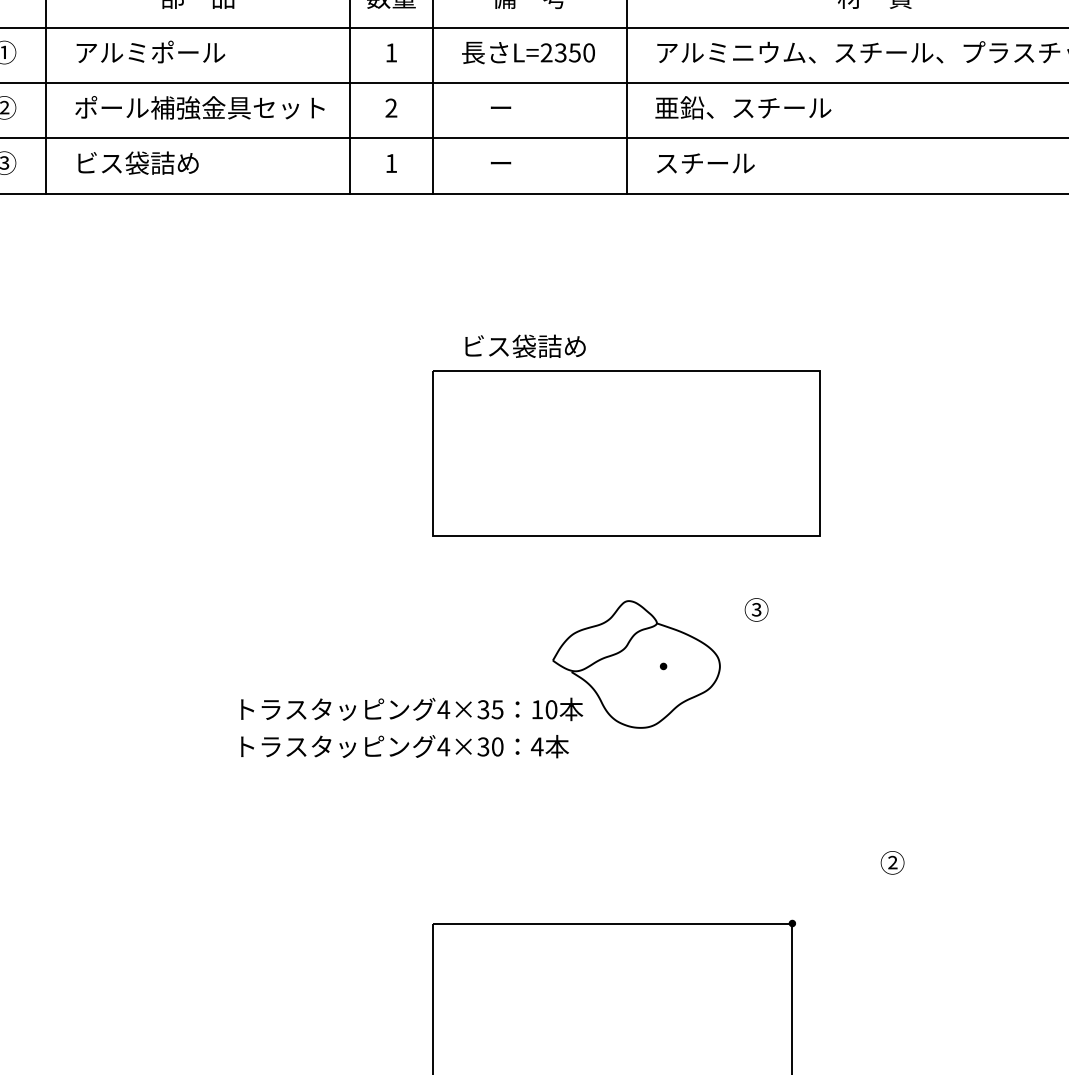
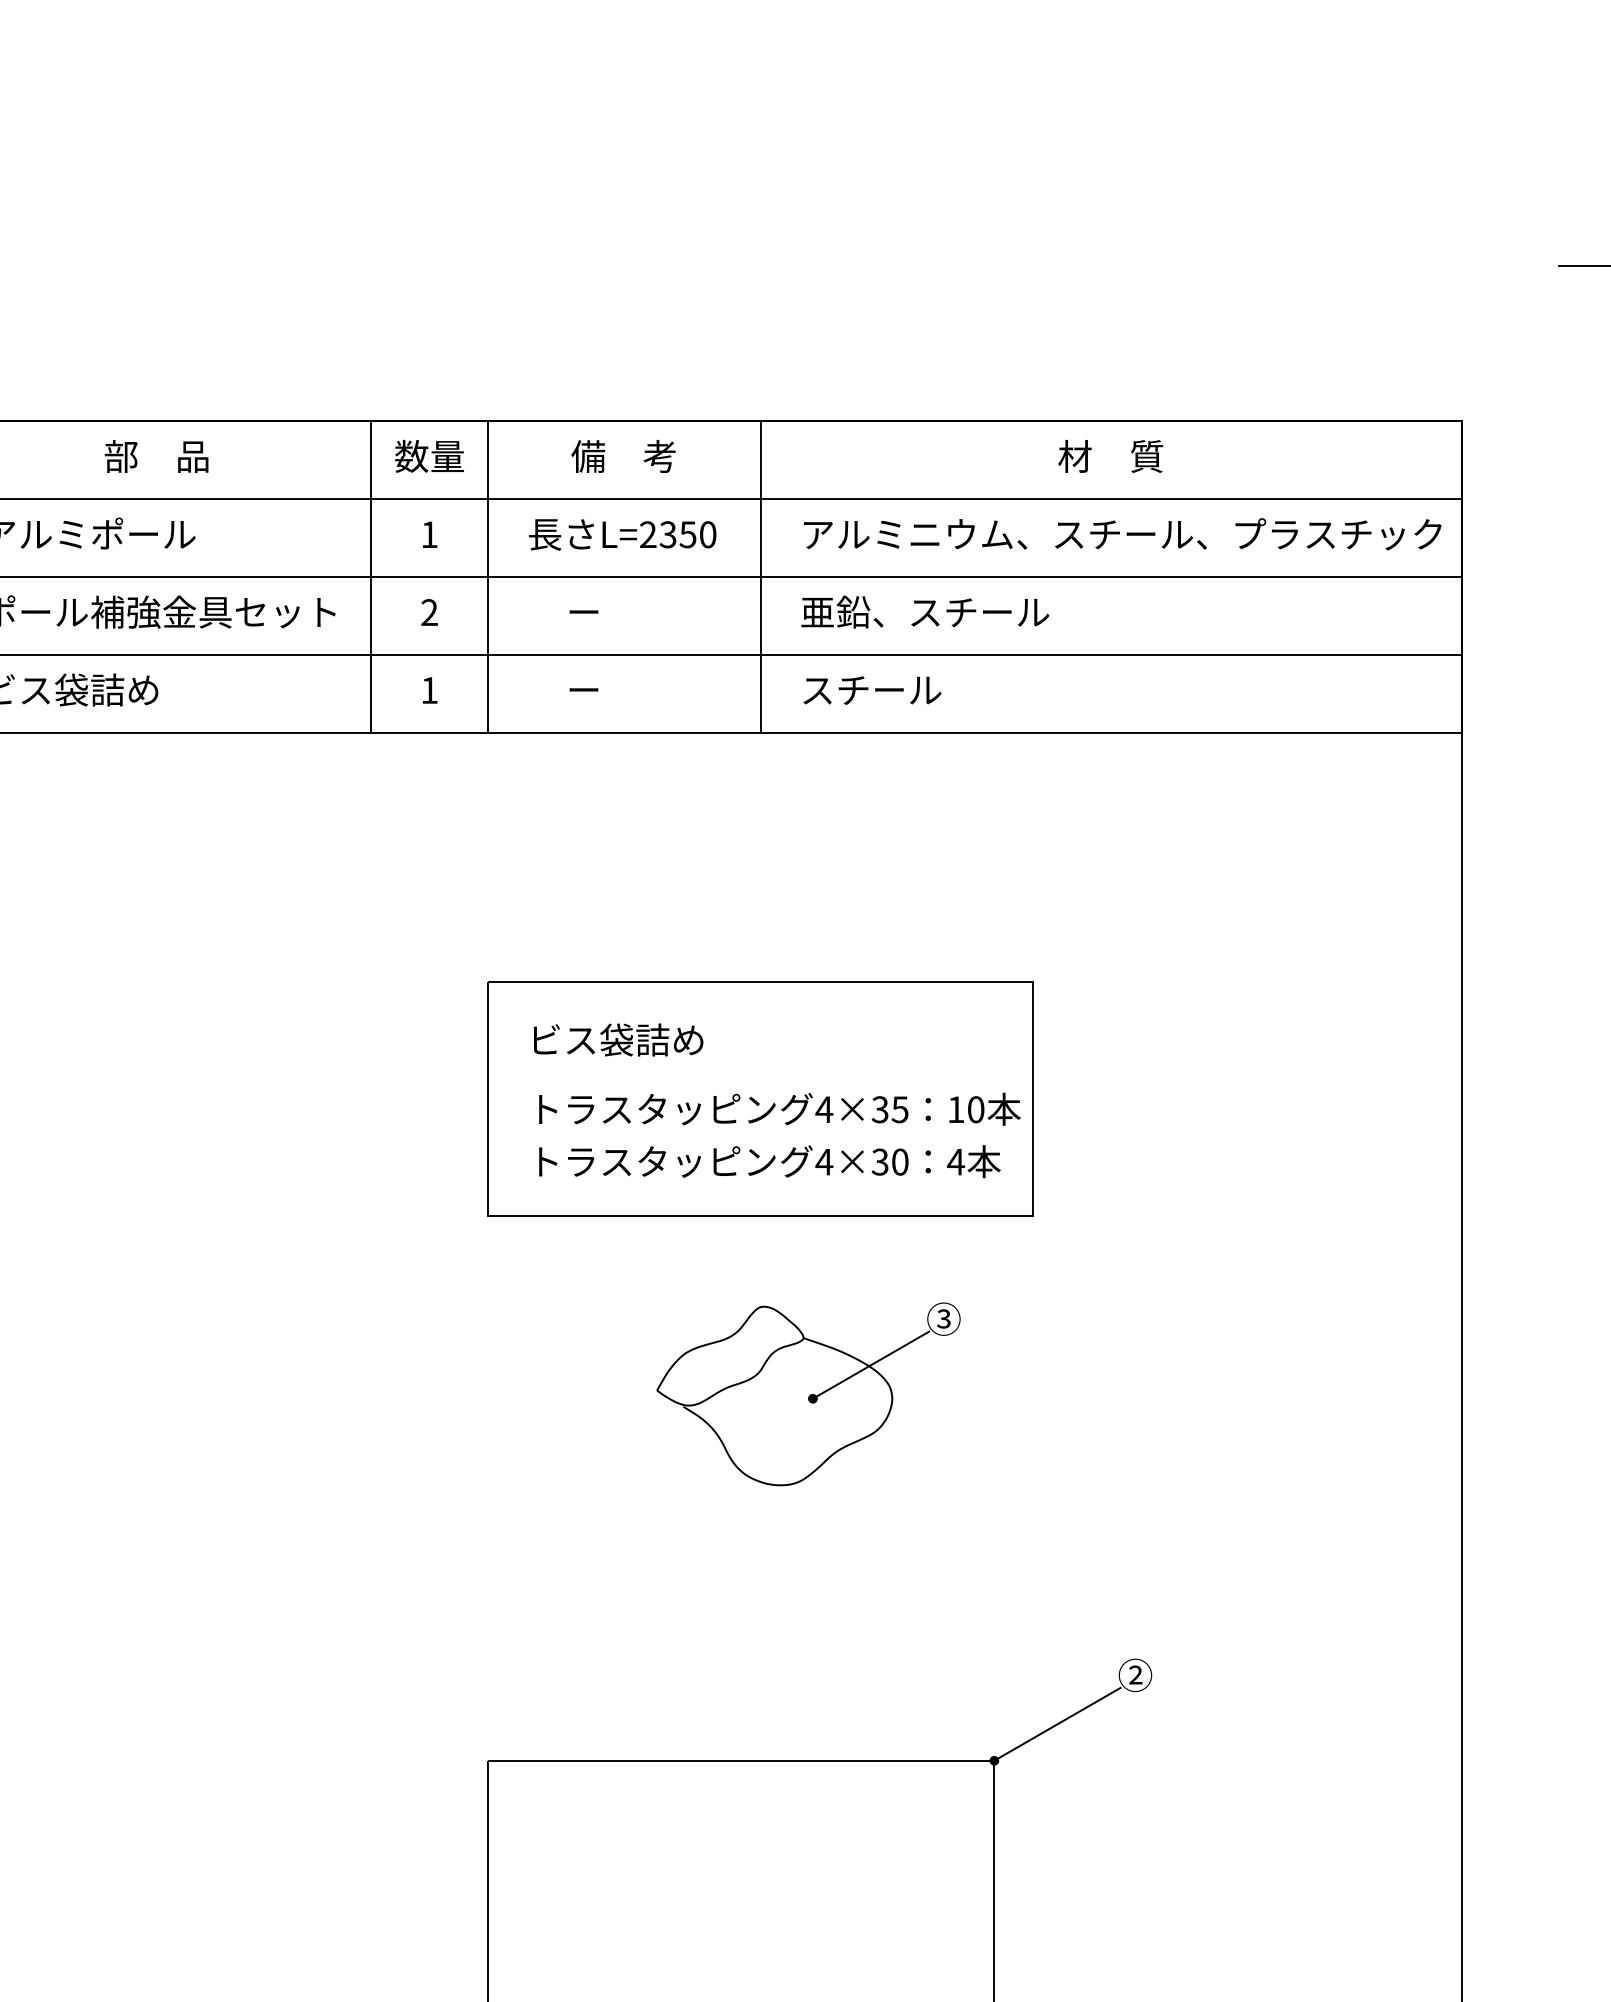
text: (525, 346) -> (618, 1039), moved
line: (704, 642) -> (870, 1364), added
text: (411, 728) -> (779, 1135), moved
line: (837, 897) -> (1057, 1723), added

